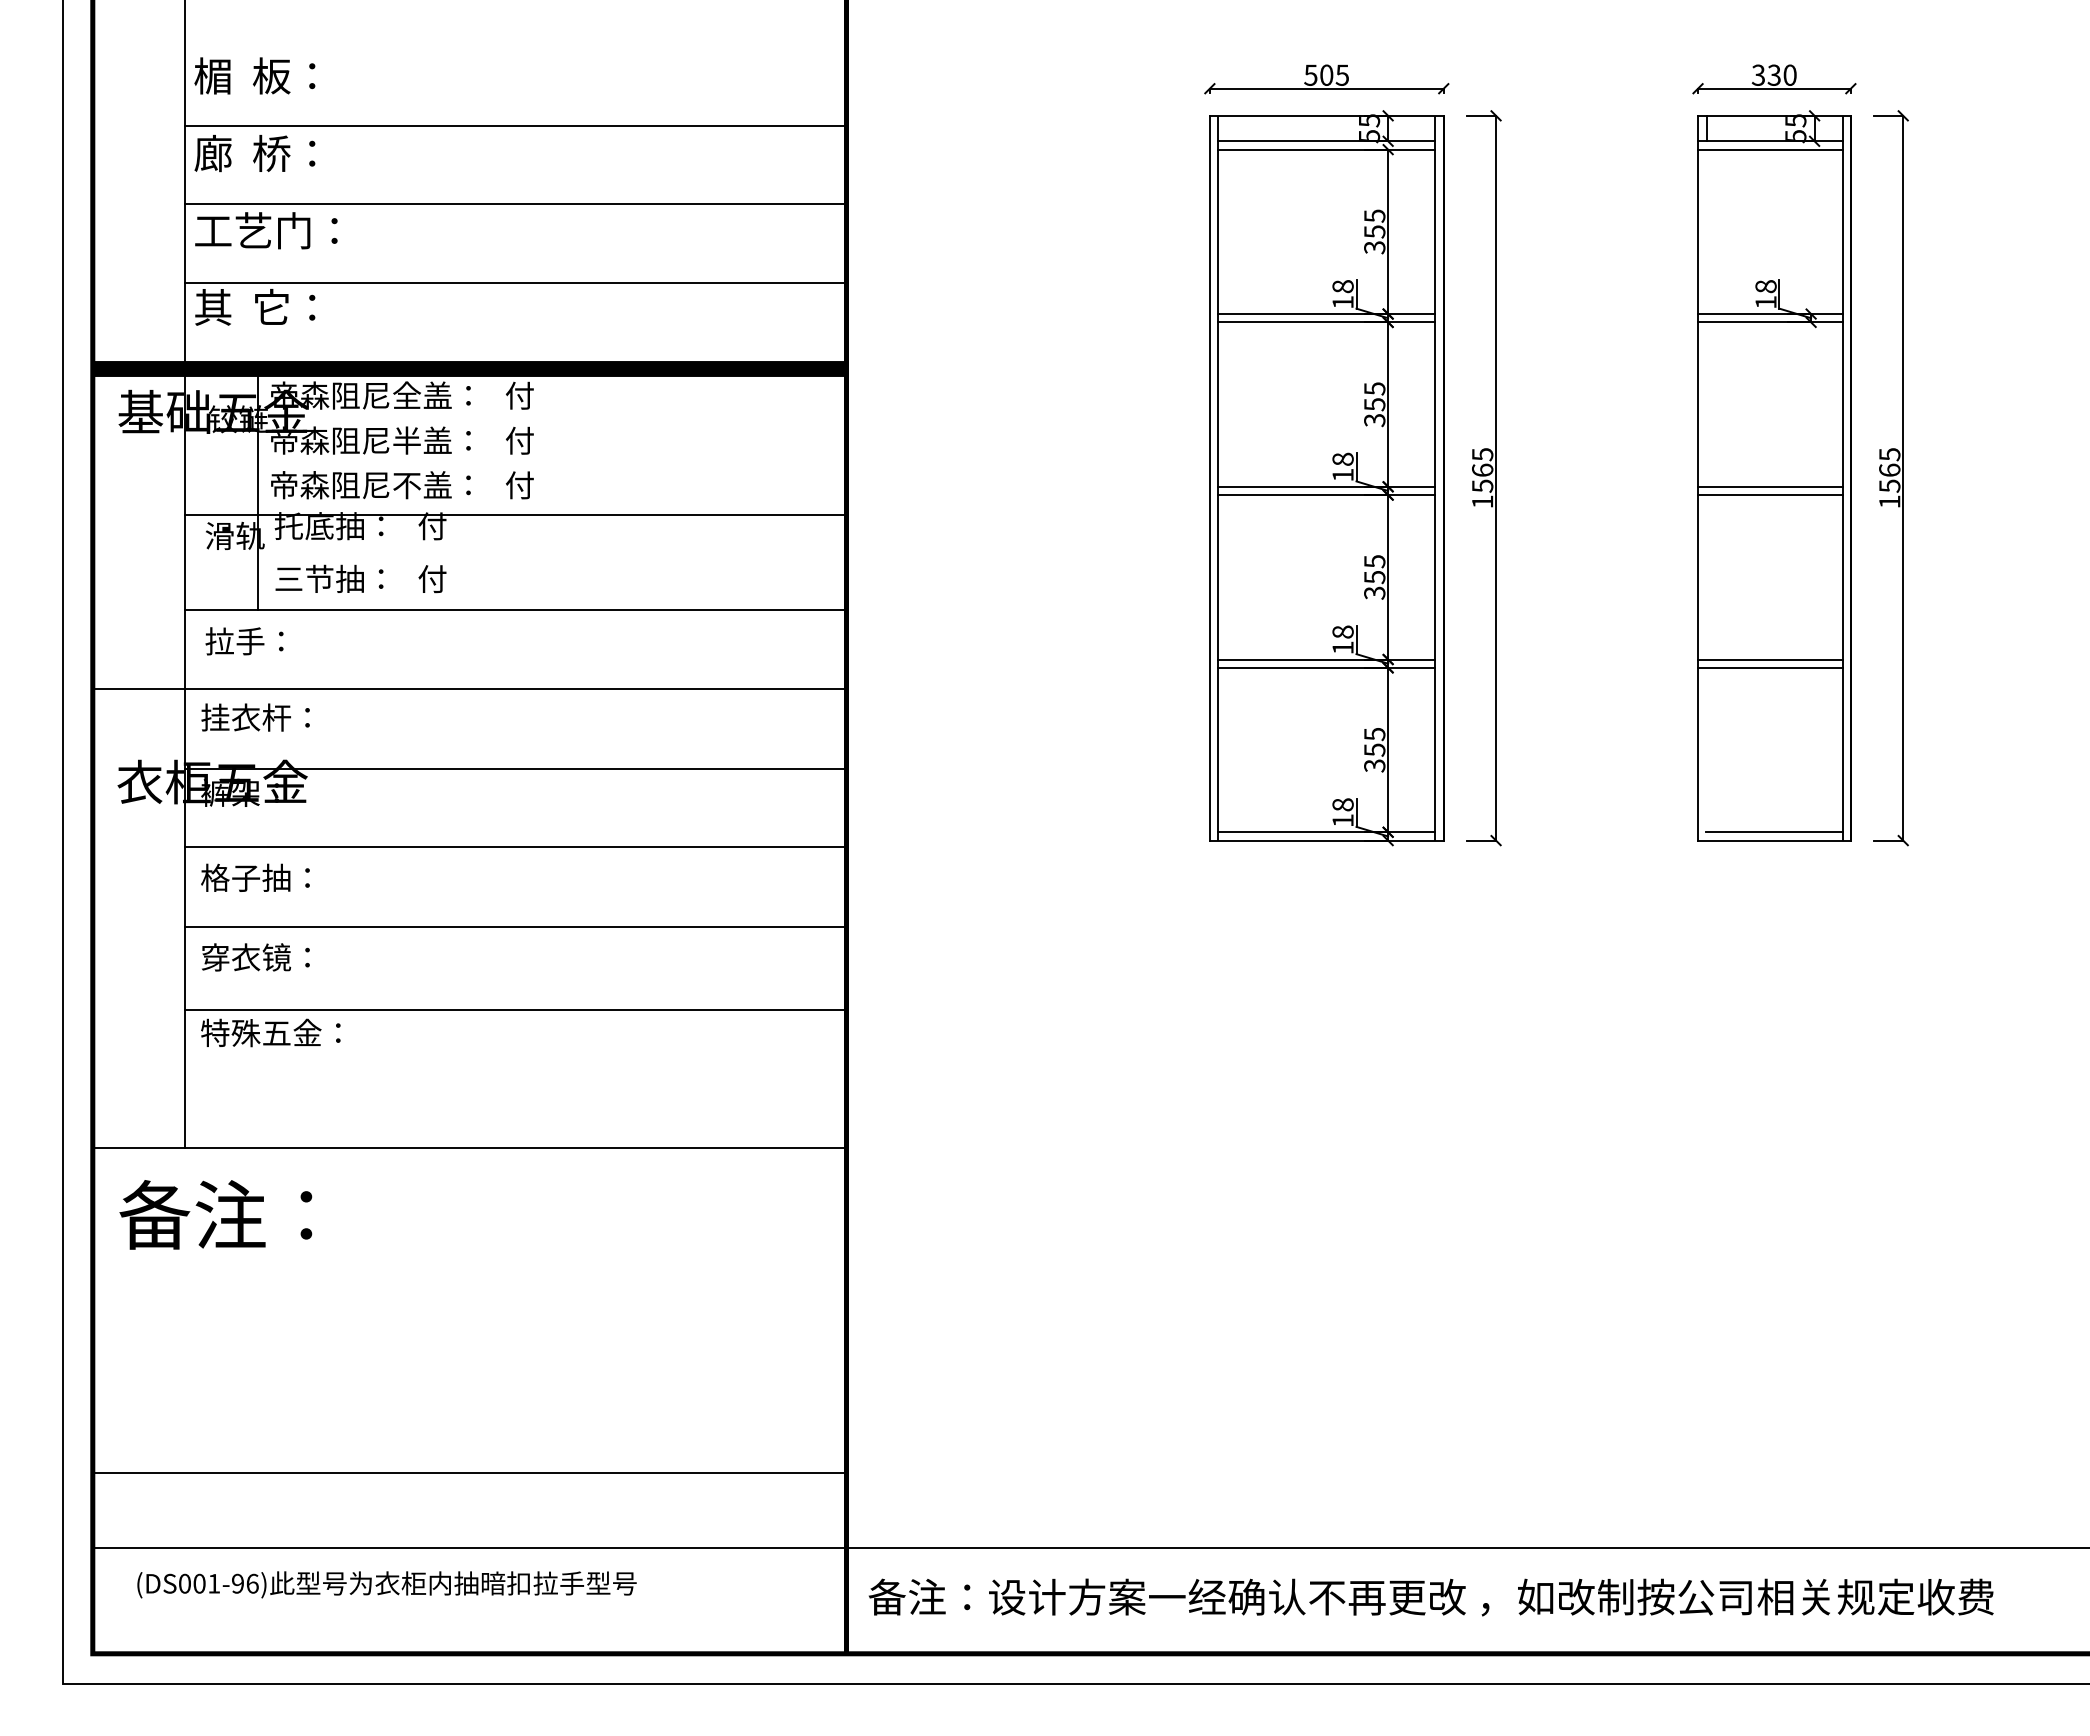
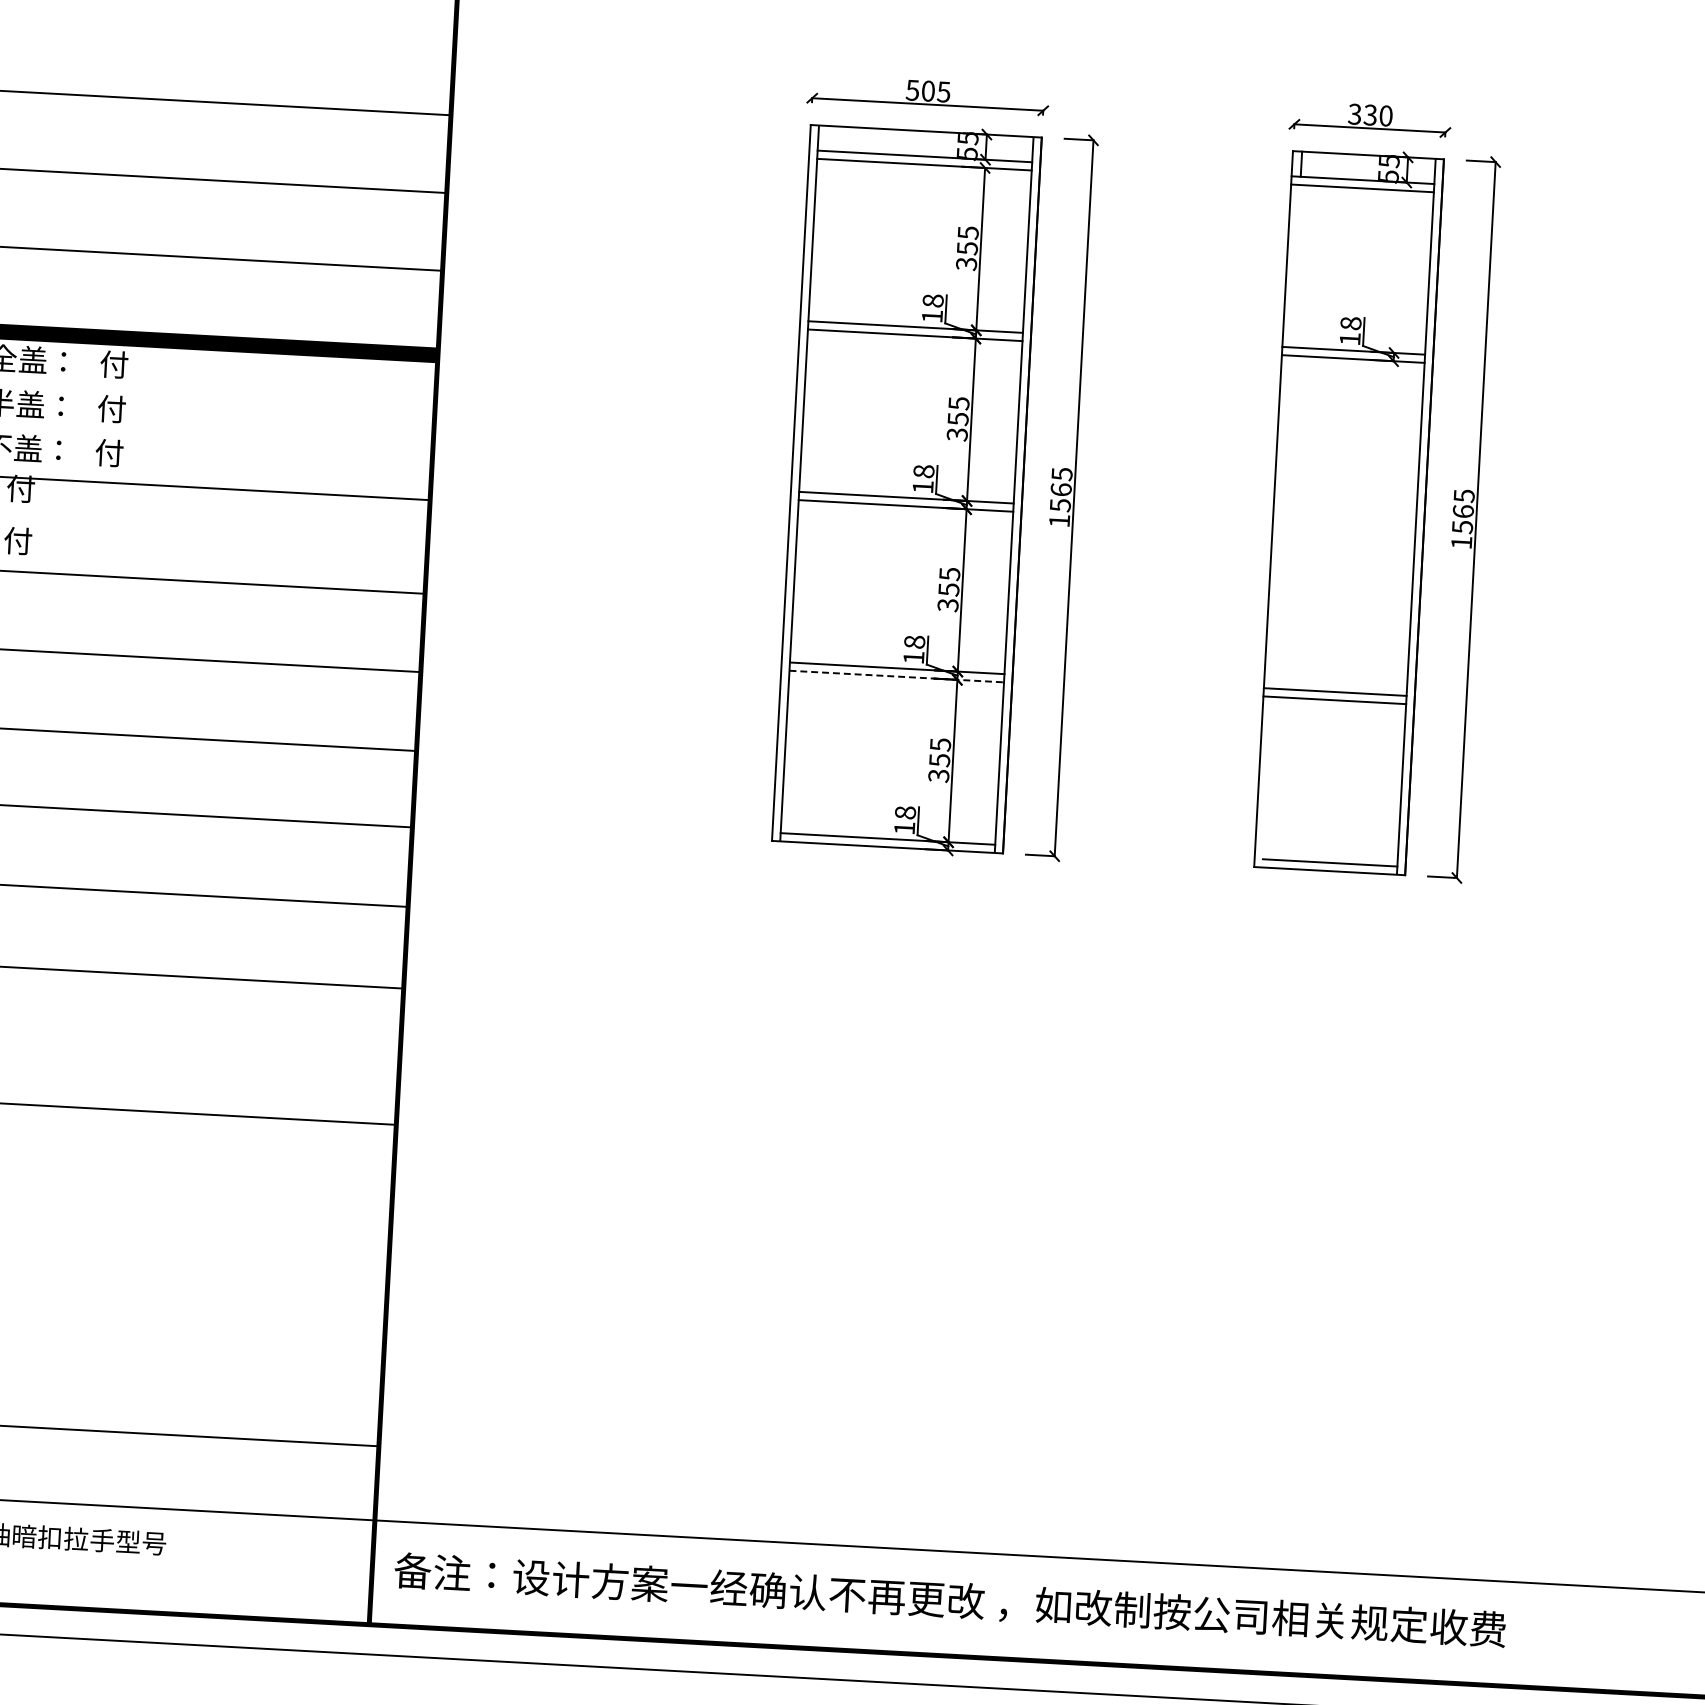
line: (1770, 486) -> (1344, 521), removed
line: (1770, 495) -> (1344, 530), removed
line: (1326, 667) -> (896, 676), solid -> dashed

